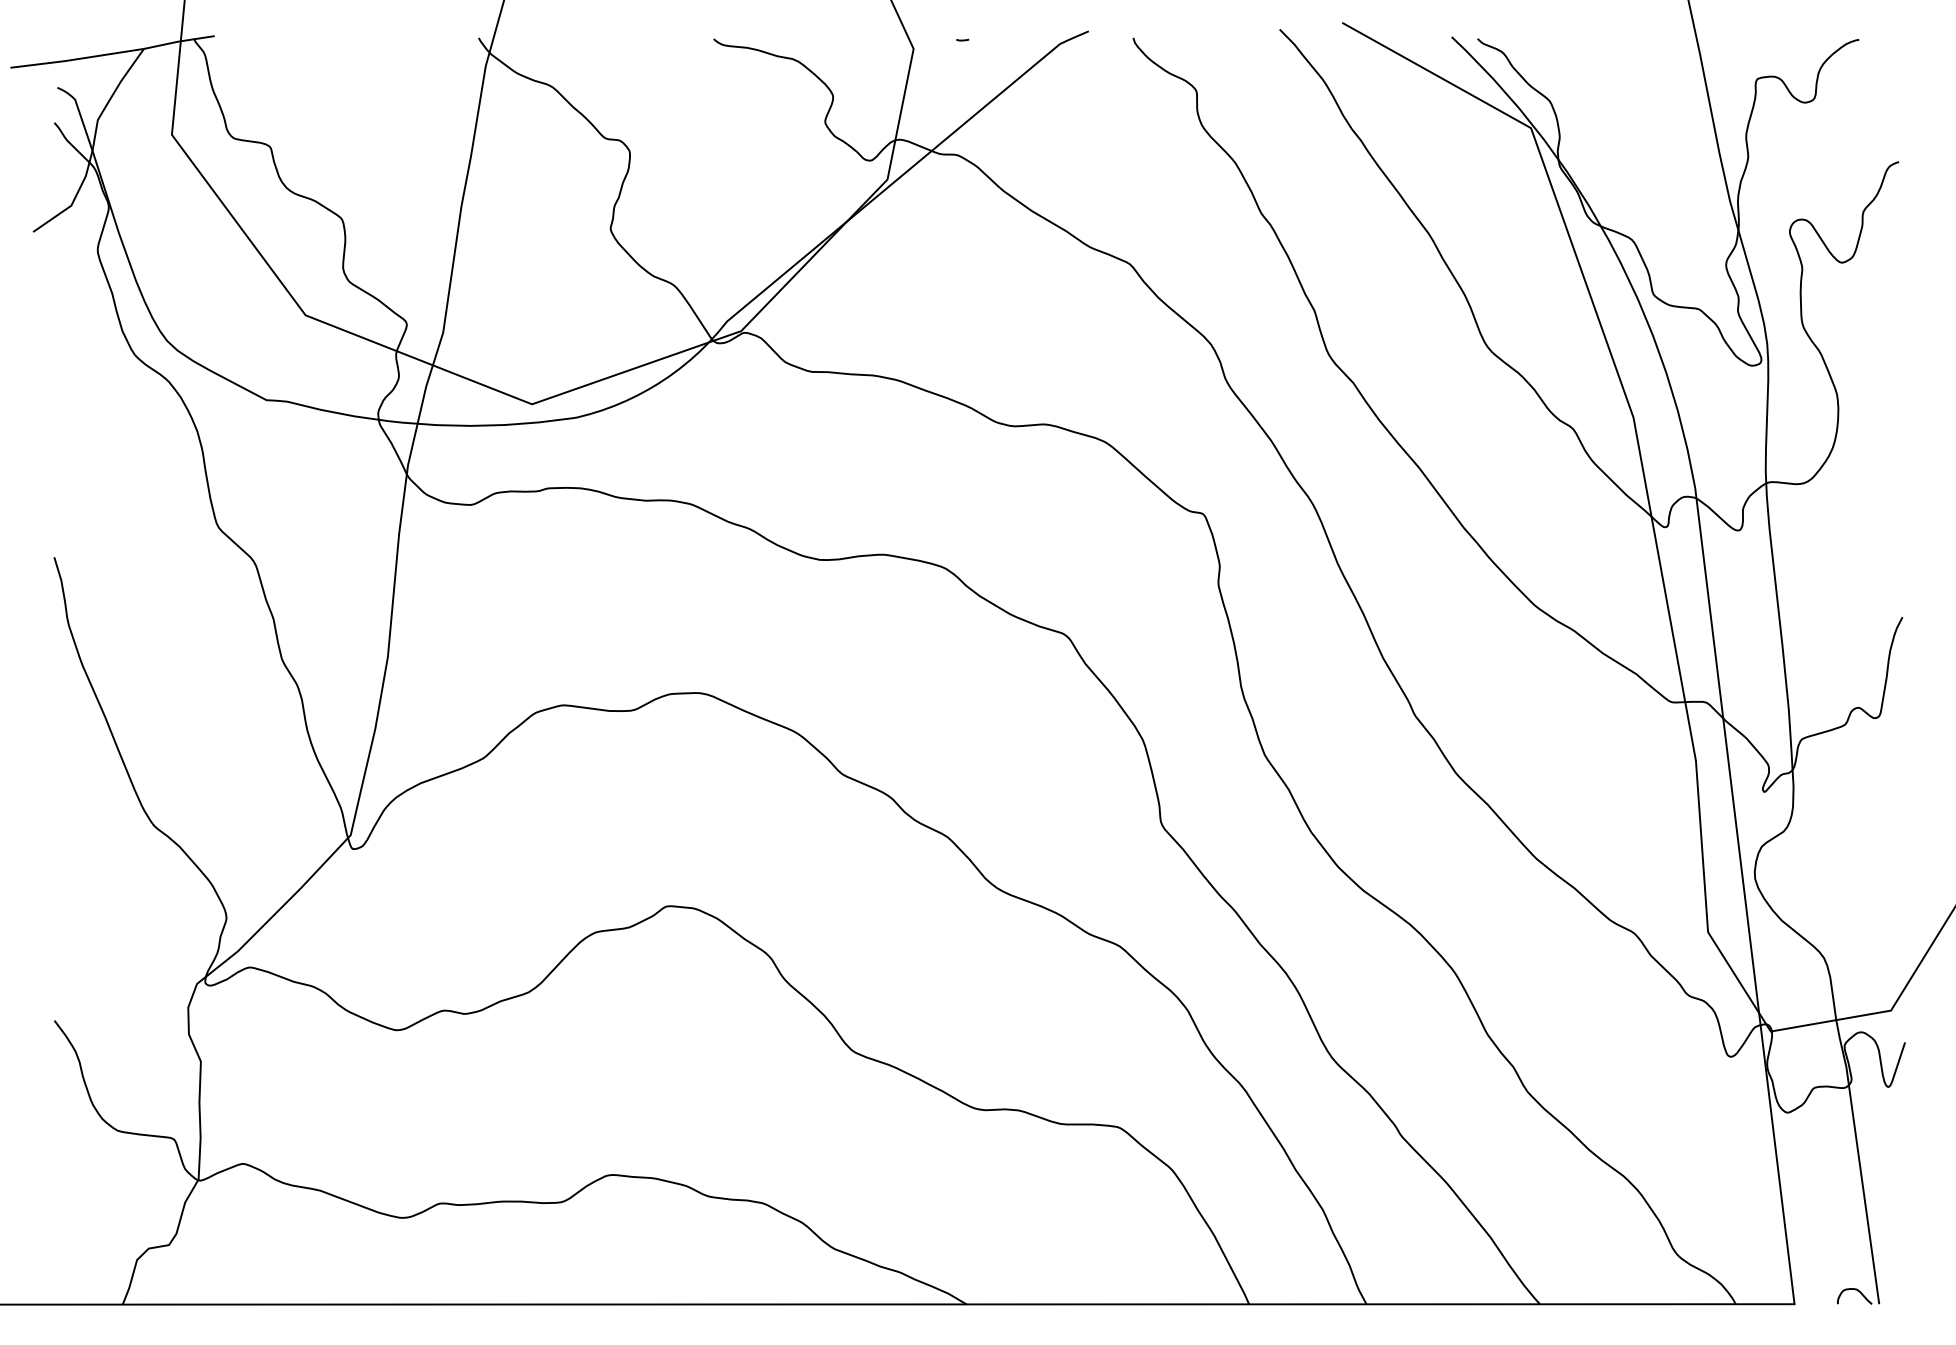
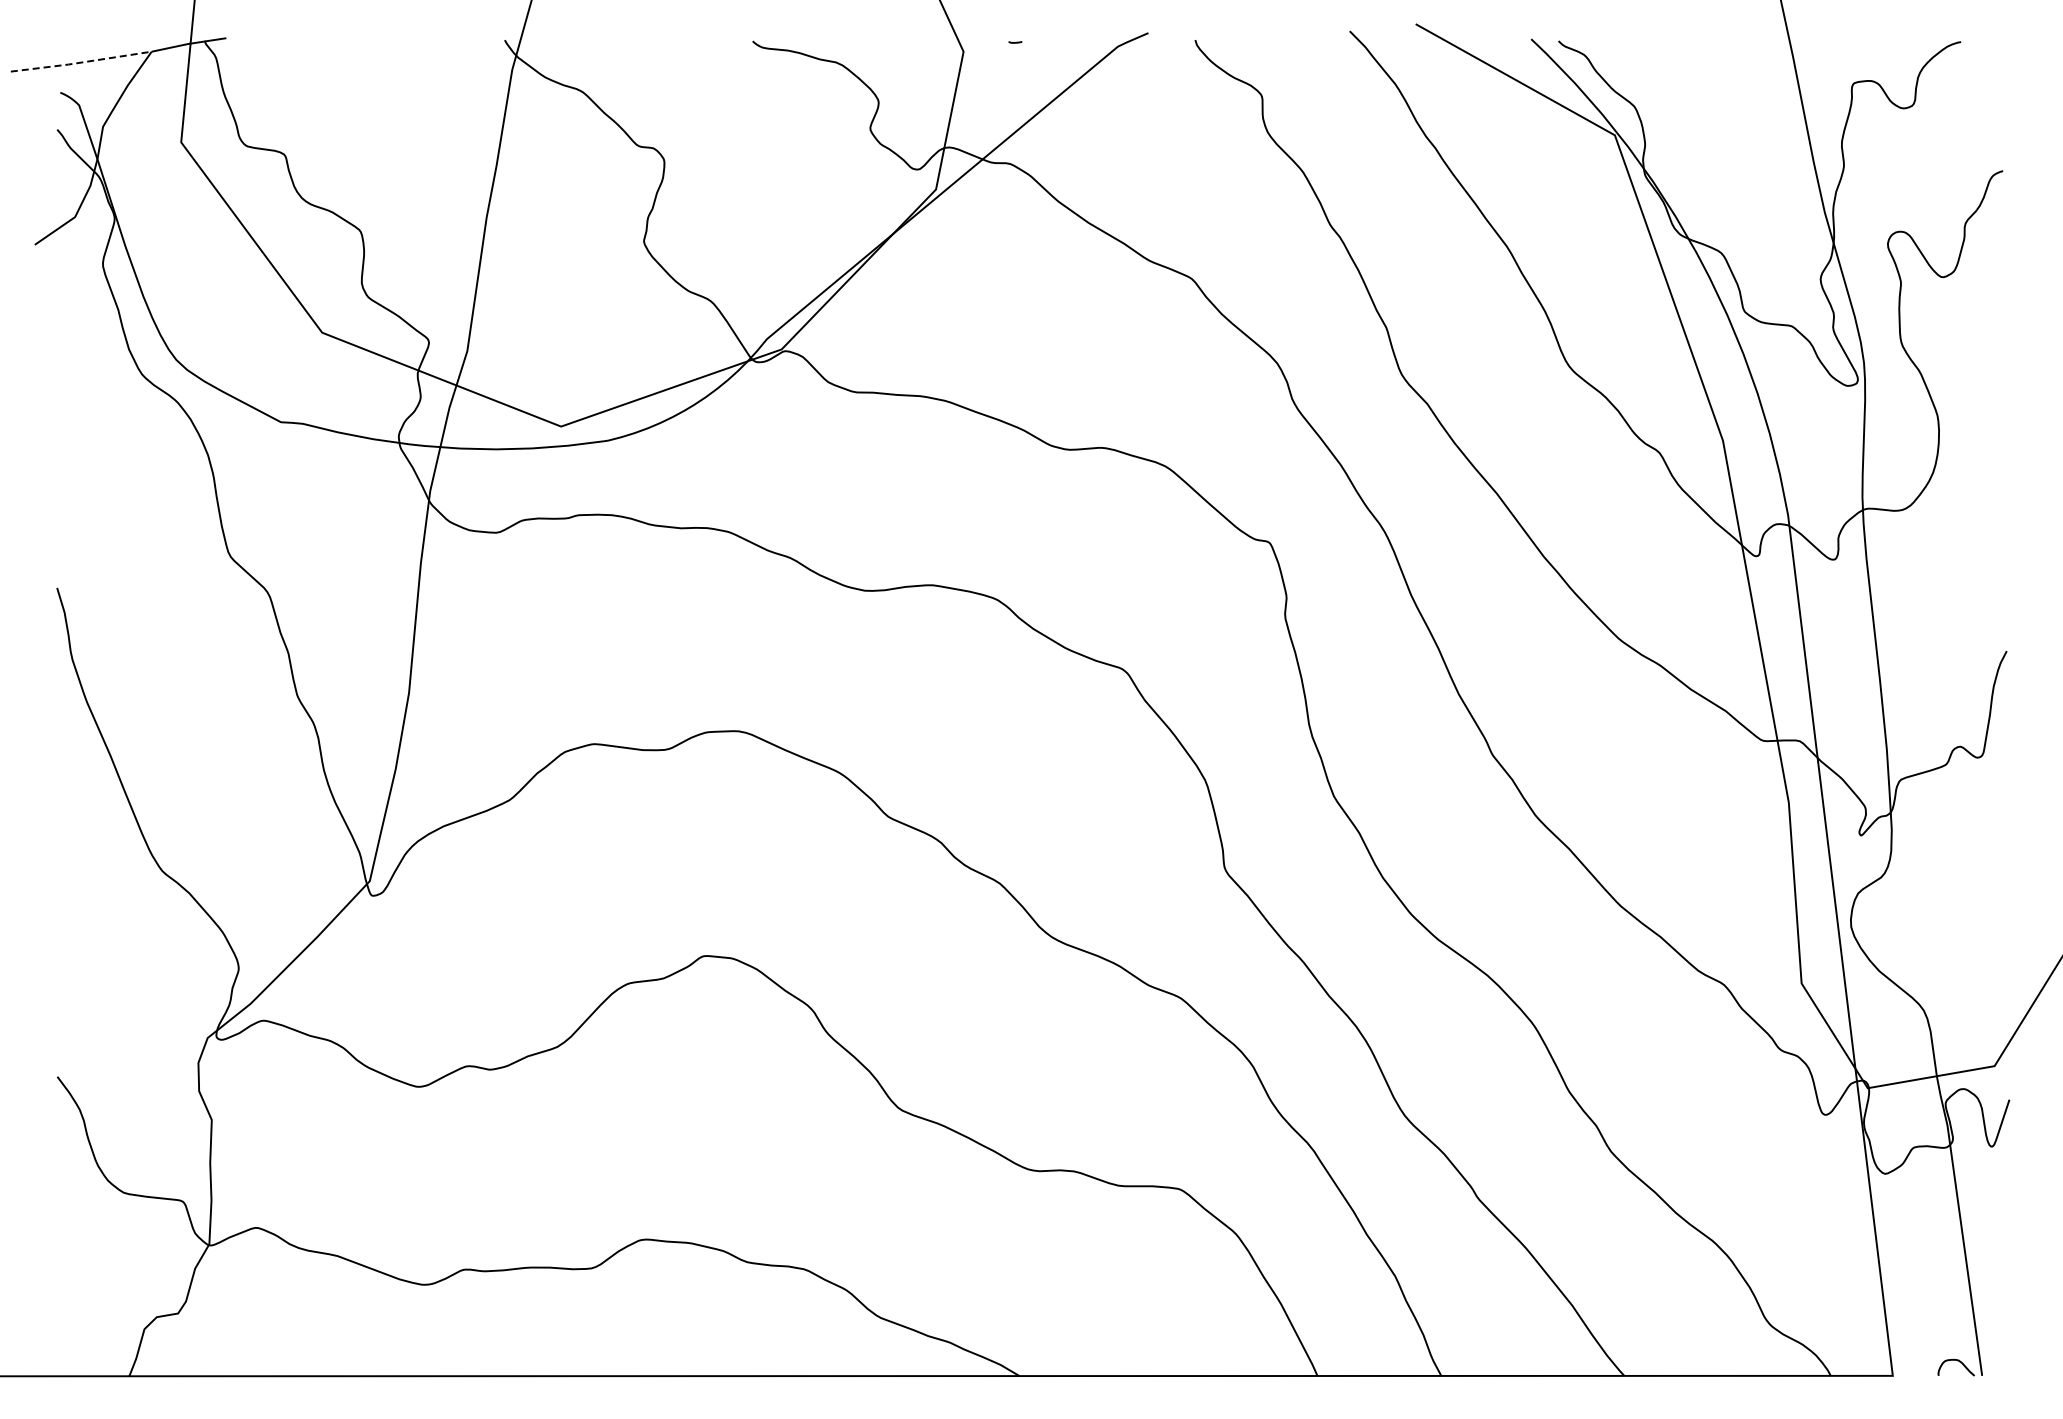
line: (77, 59) -> (81, 62), solid -> dashed

